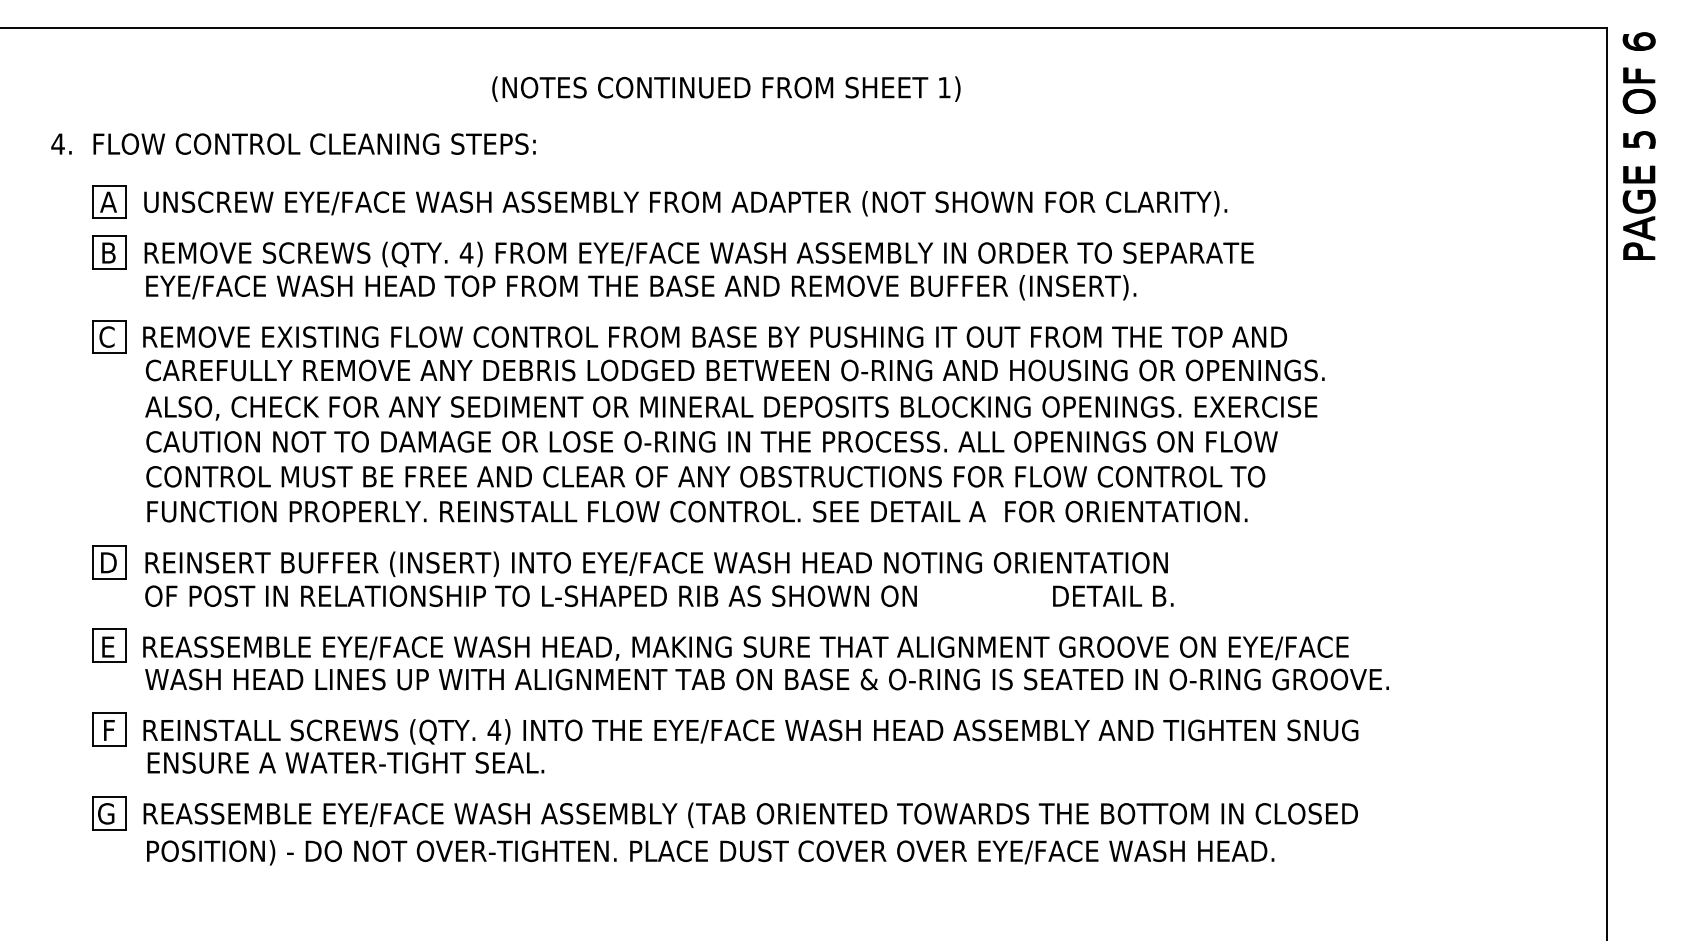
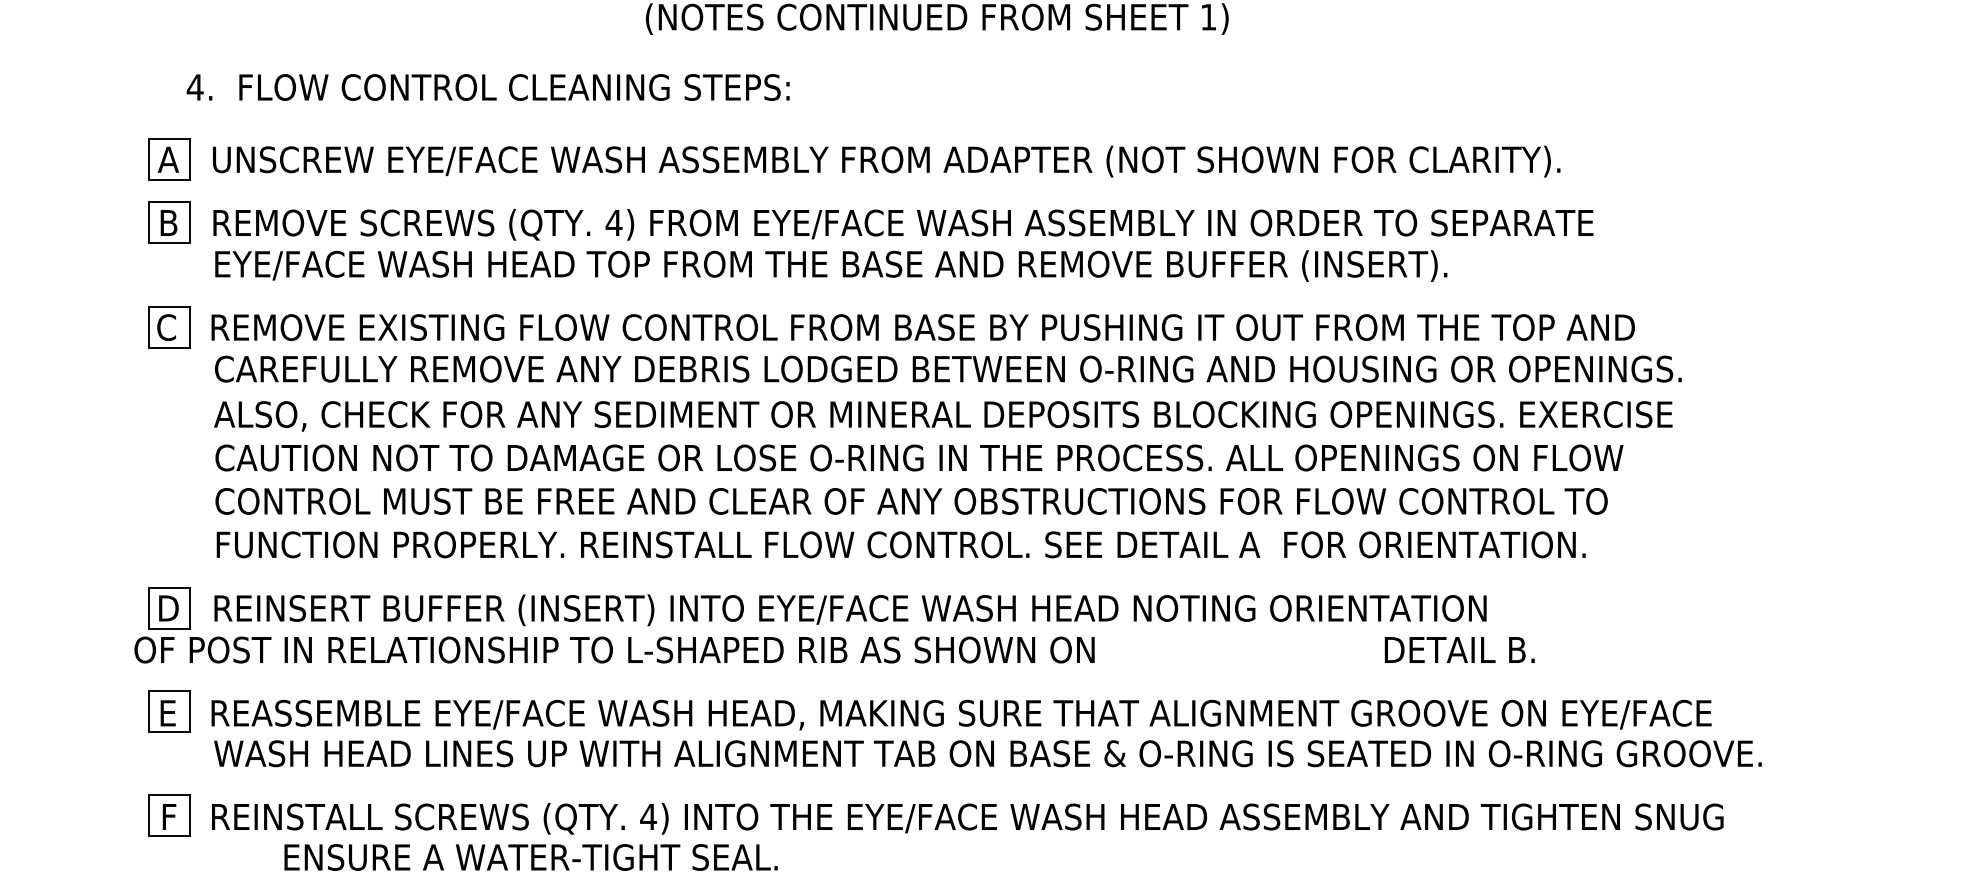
text: (293, 143) -> (488, 86), moved
text: (530, 595) -> (613, 649), moved
text: (1113, 595) -> (1460, 649), moved
text: (345, 762) -> (530, 856), moved

